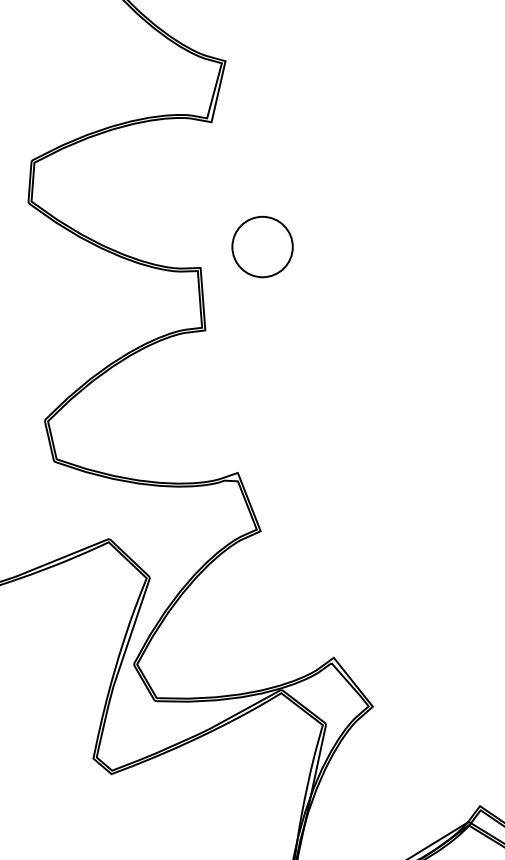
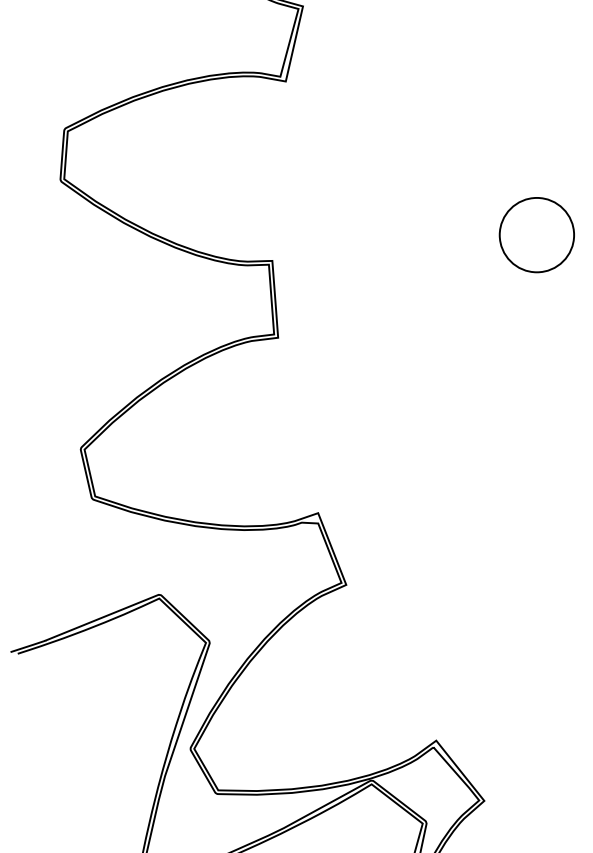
circle: (262, 246) -> (536, 234), moved

